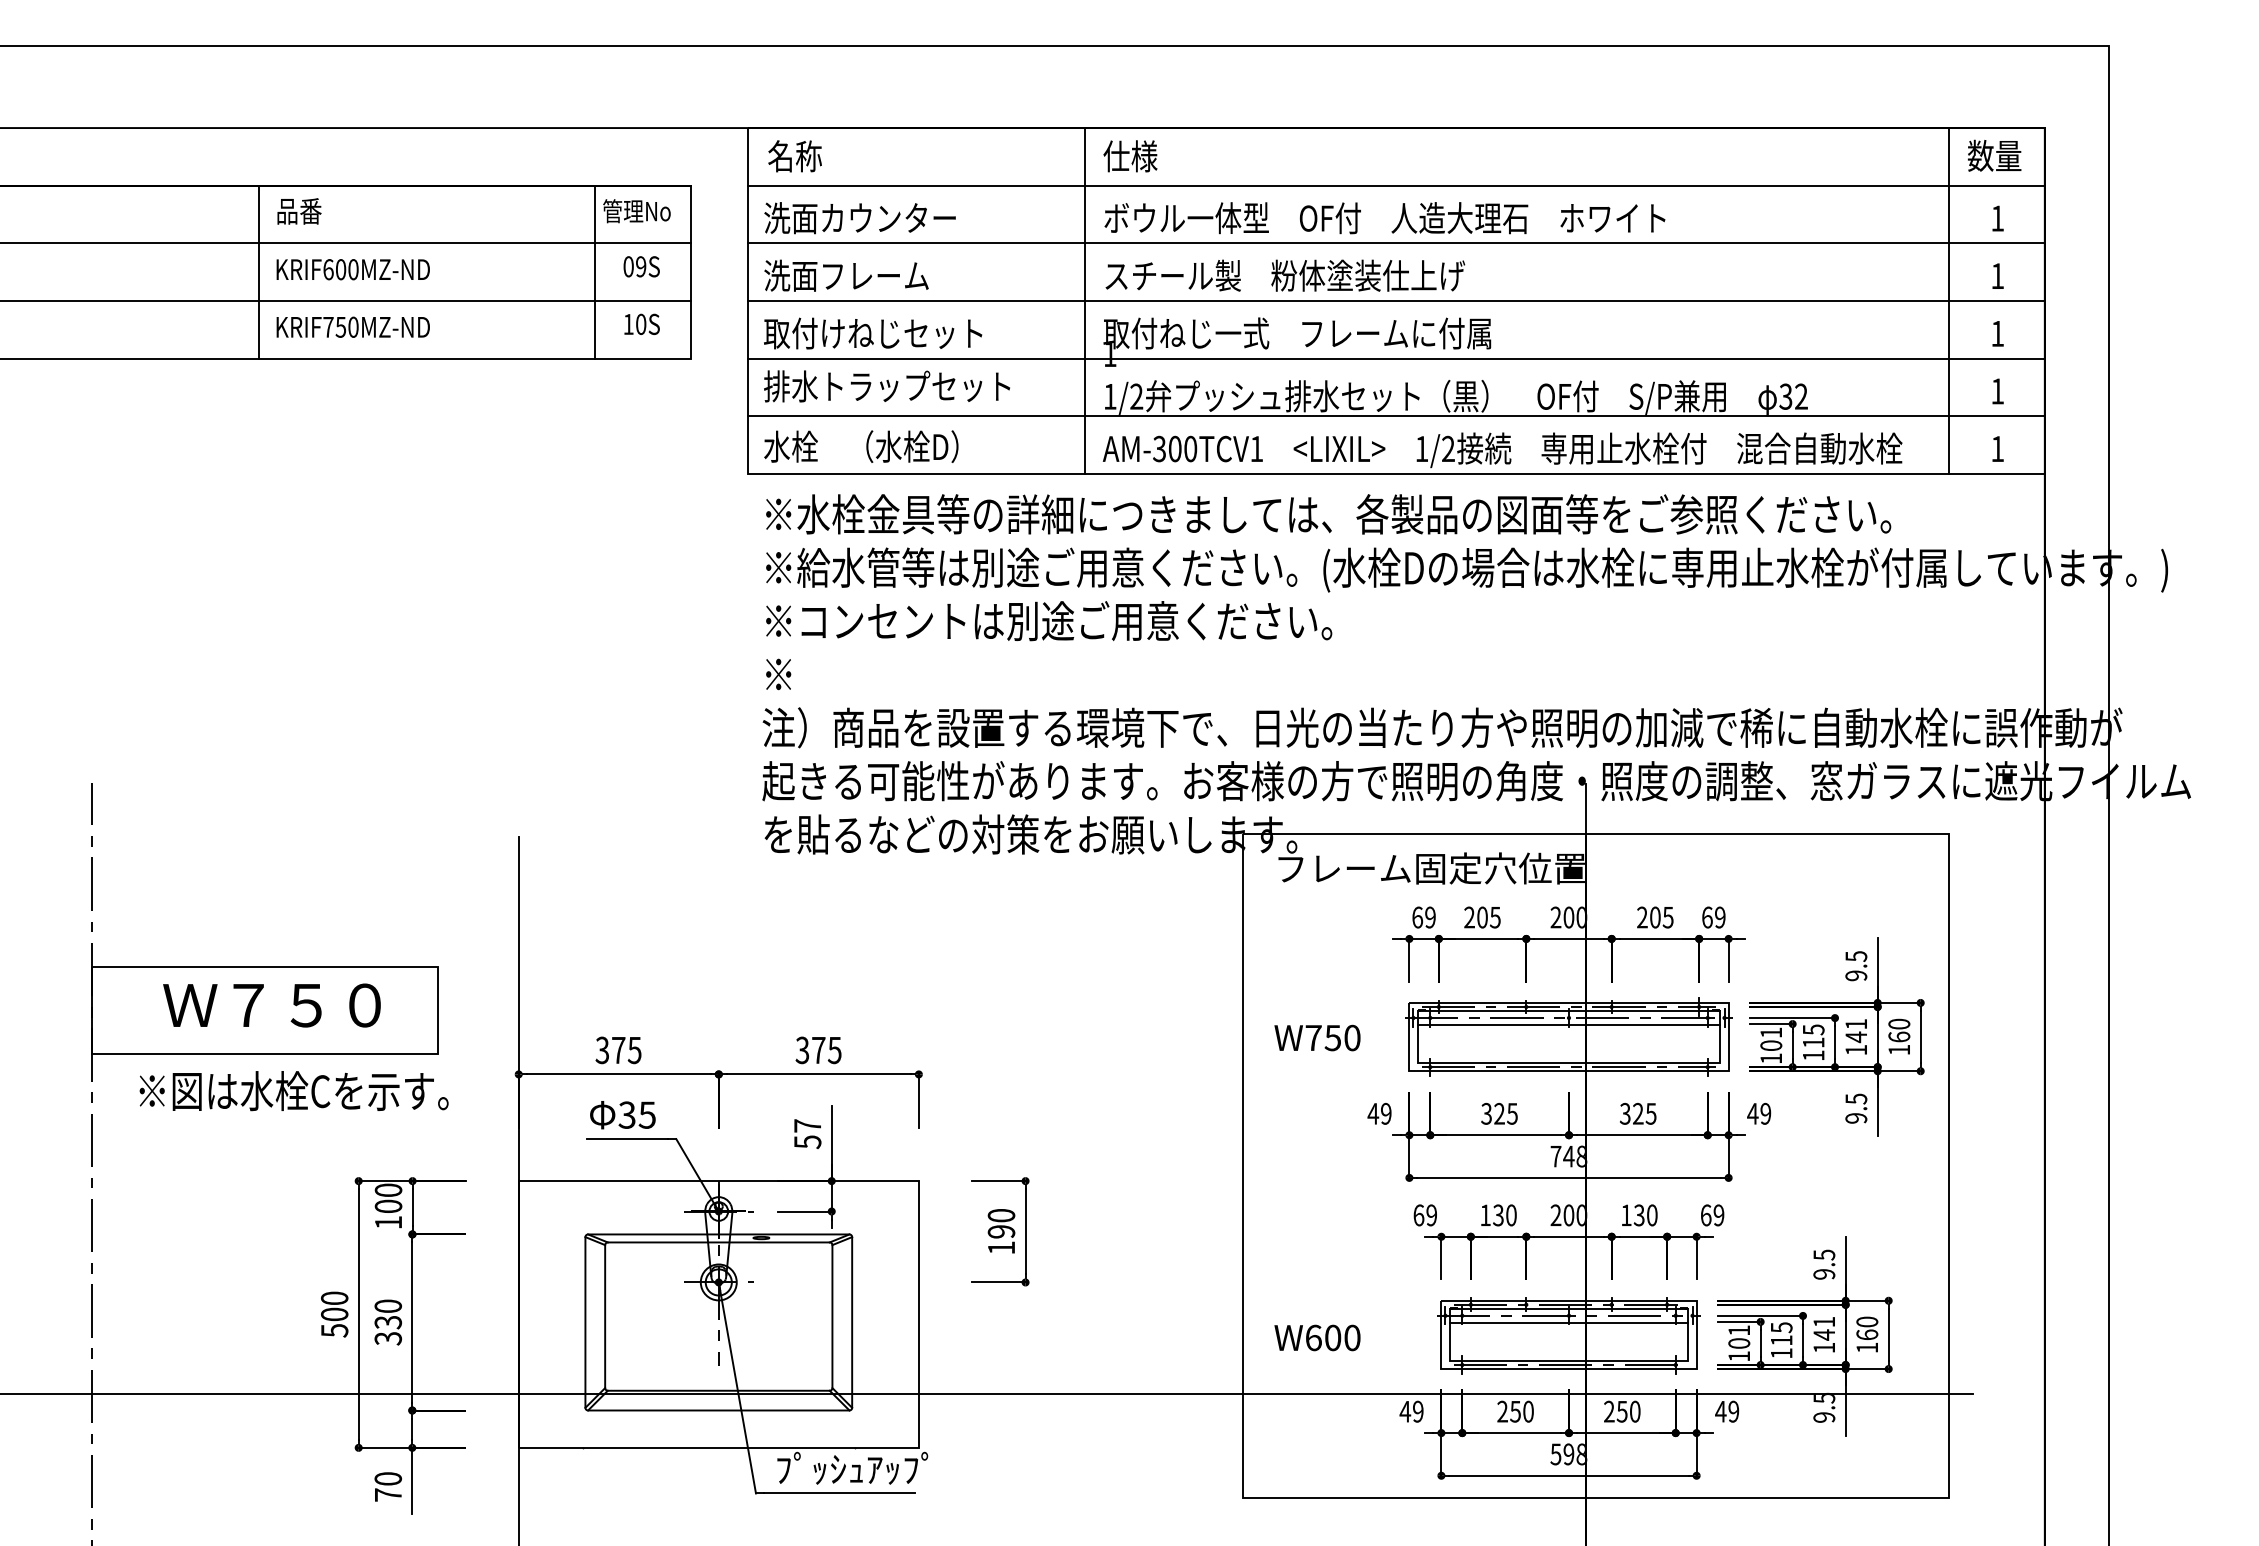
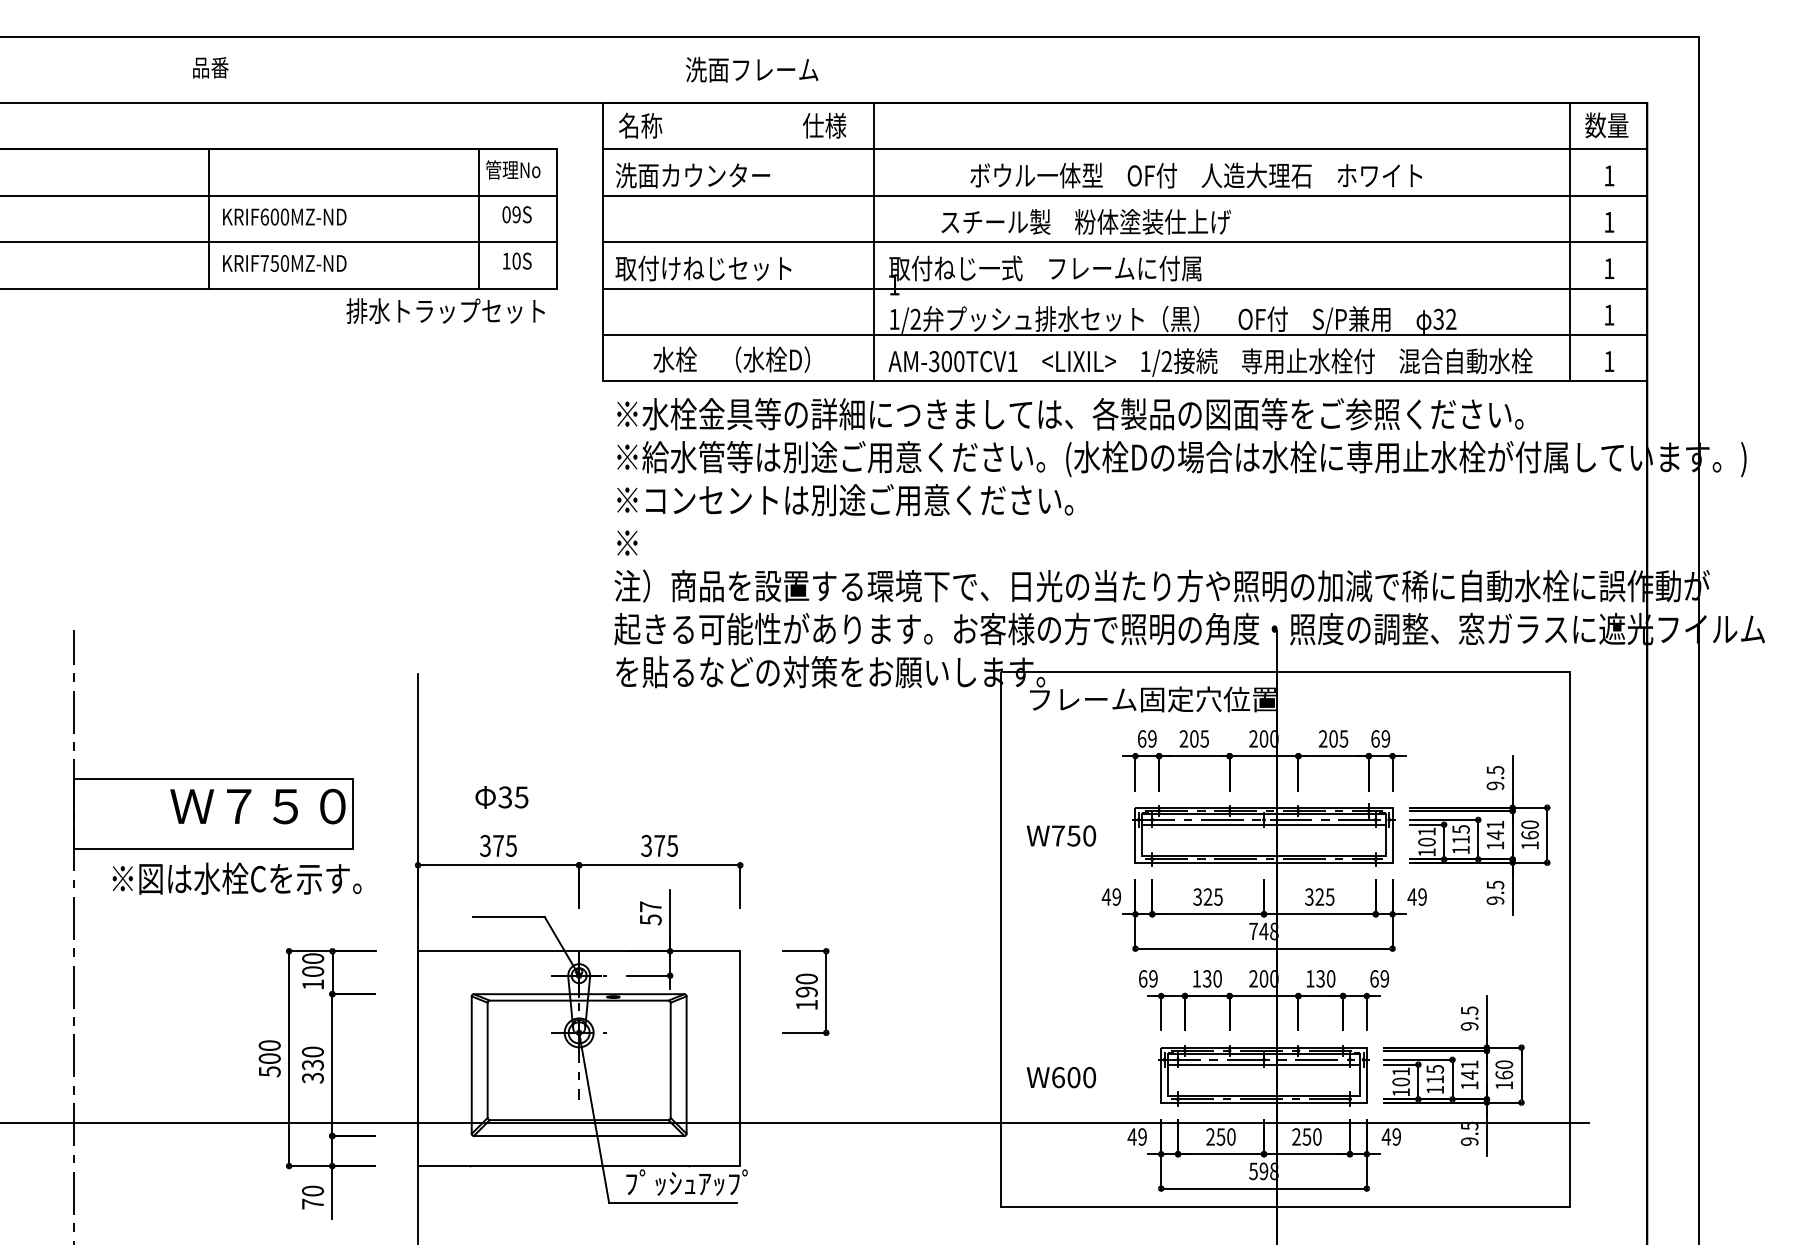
text: (1130, 156) -> (824, 125), moved
text: (299, 211) -> (210, 67), moved
text: (1384, 218) -> (1195, 175), moved
text: (846, 275) -> (752, 69), moved
text: (1285, 275) -> (1086, 221), moved
text: (886, 386) -> (445, 311), moved
text: (861, 446) -> (731, 359), moved
text: (271, 1005) -> (257, 806), moved
text: (622, 1115) -> (501, 797), moved

